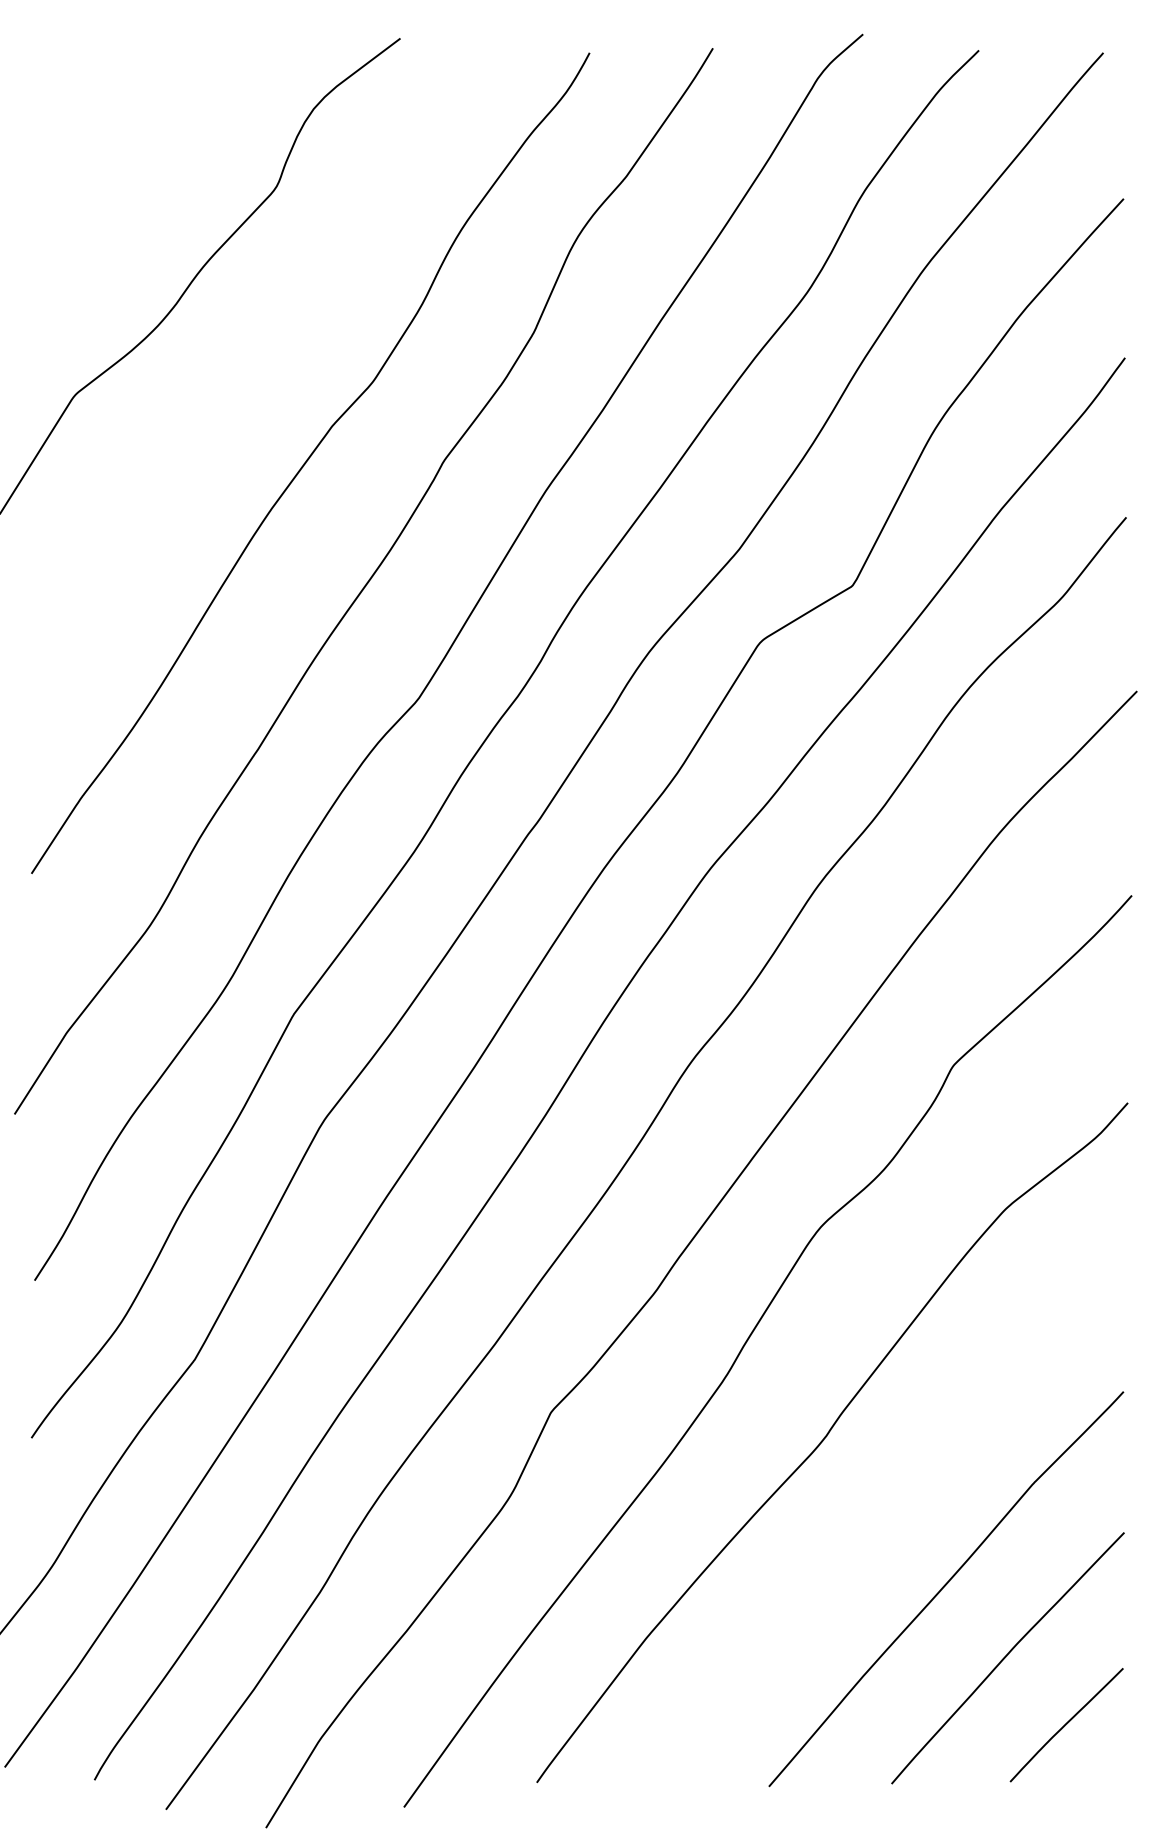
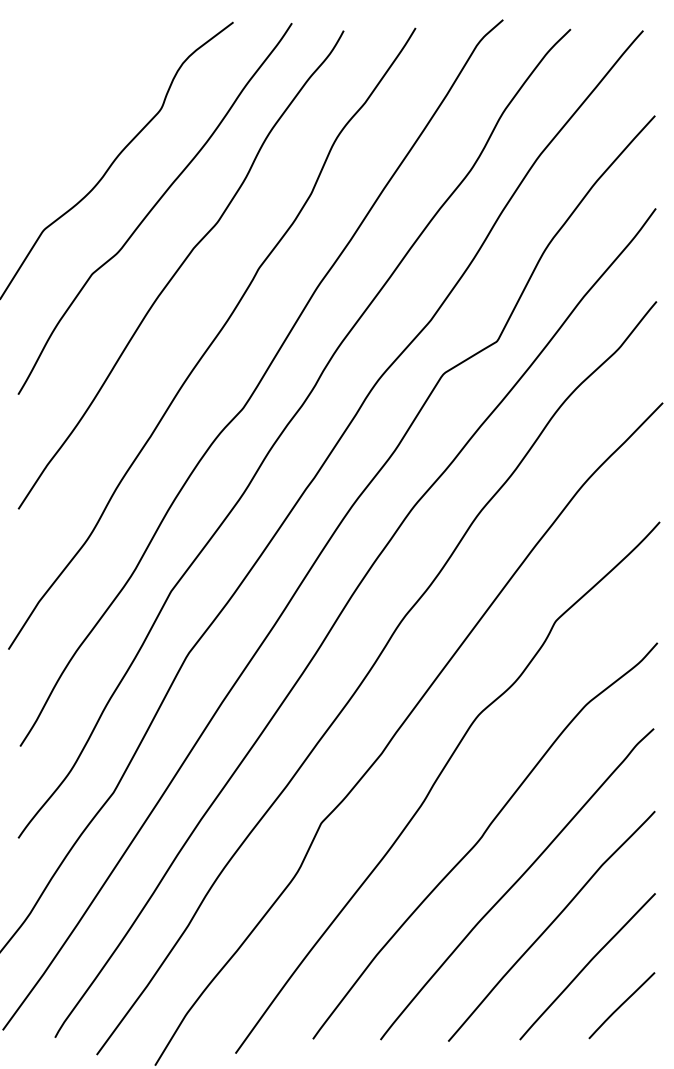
curve: (264, 356) -> (154, 207), added
curve: (885, 1515) -> (516, 883), added

